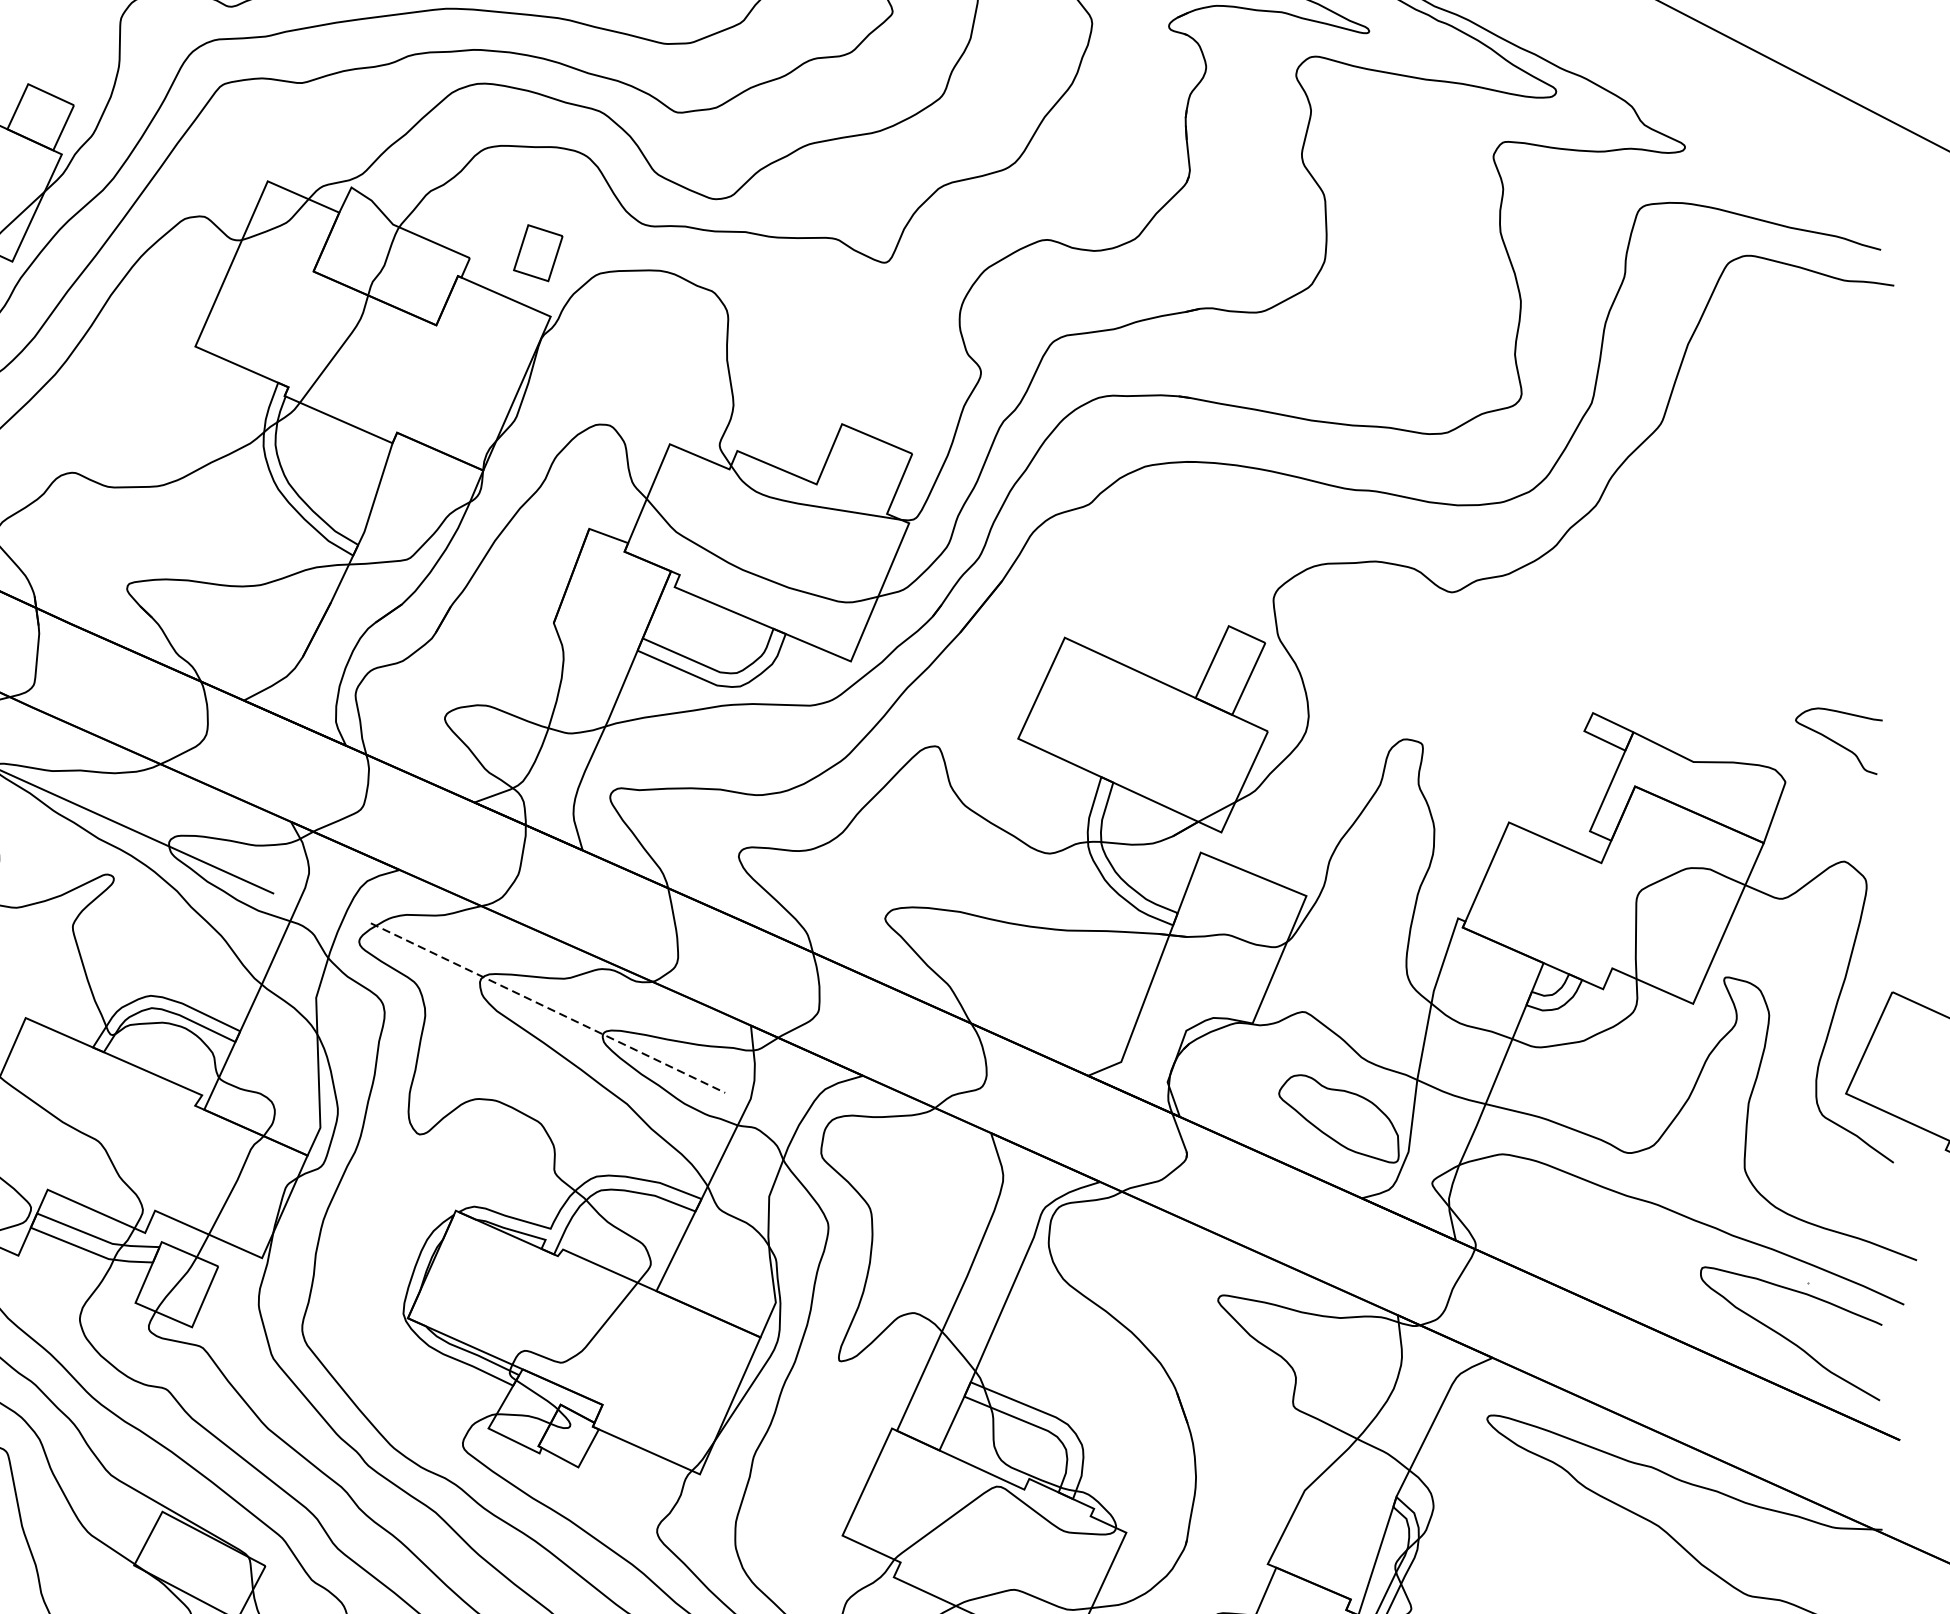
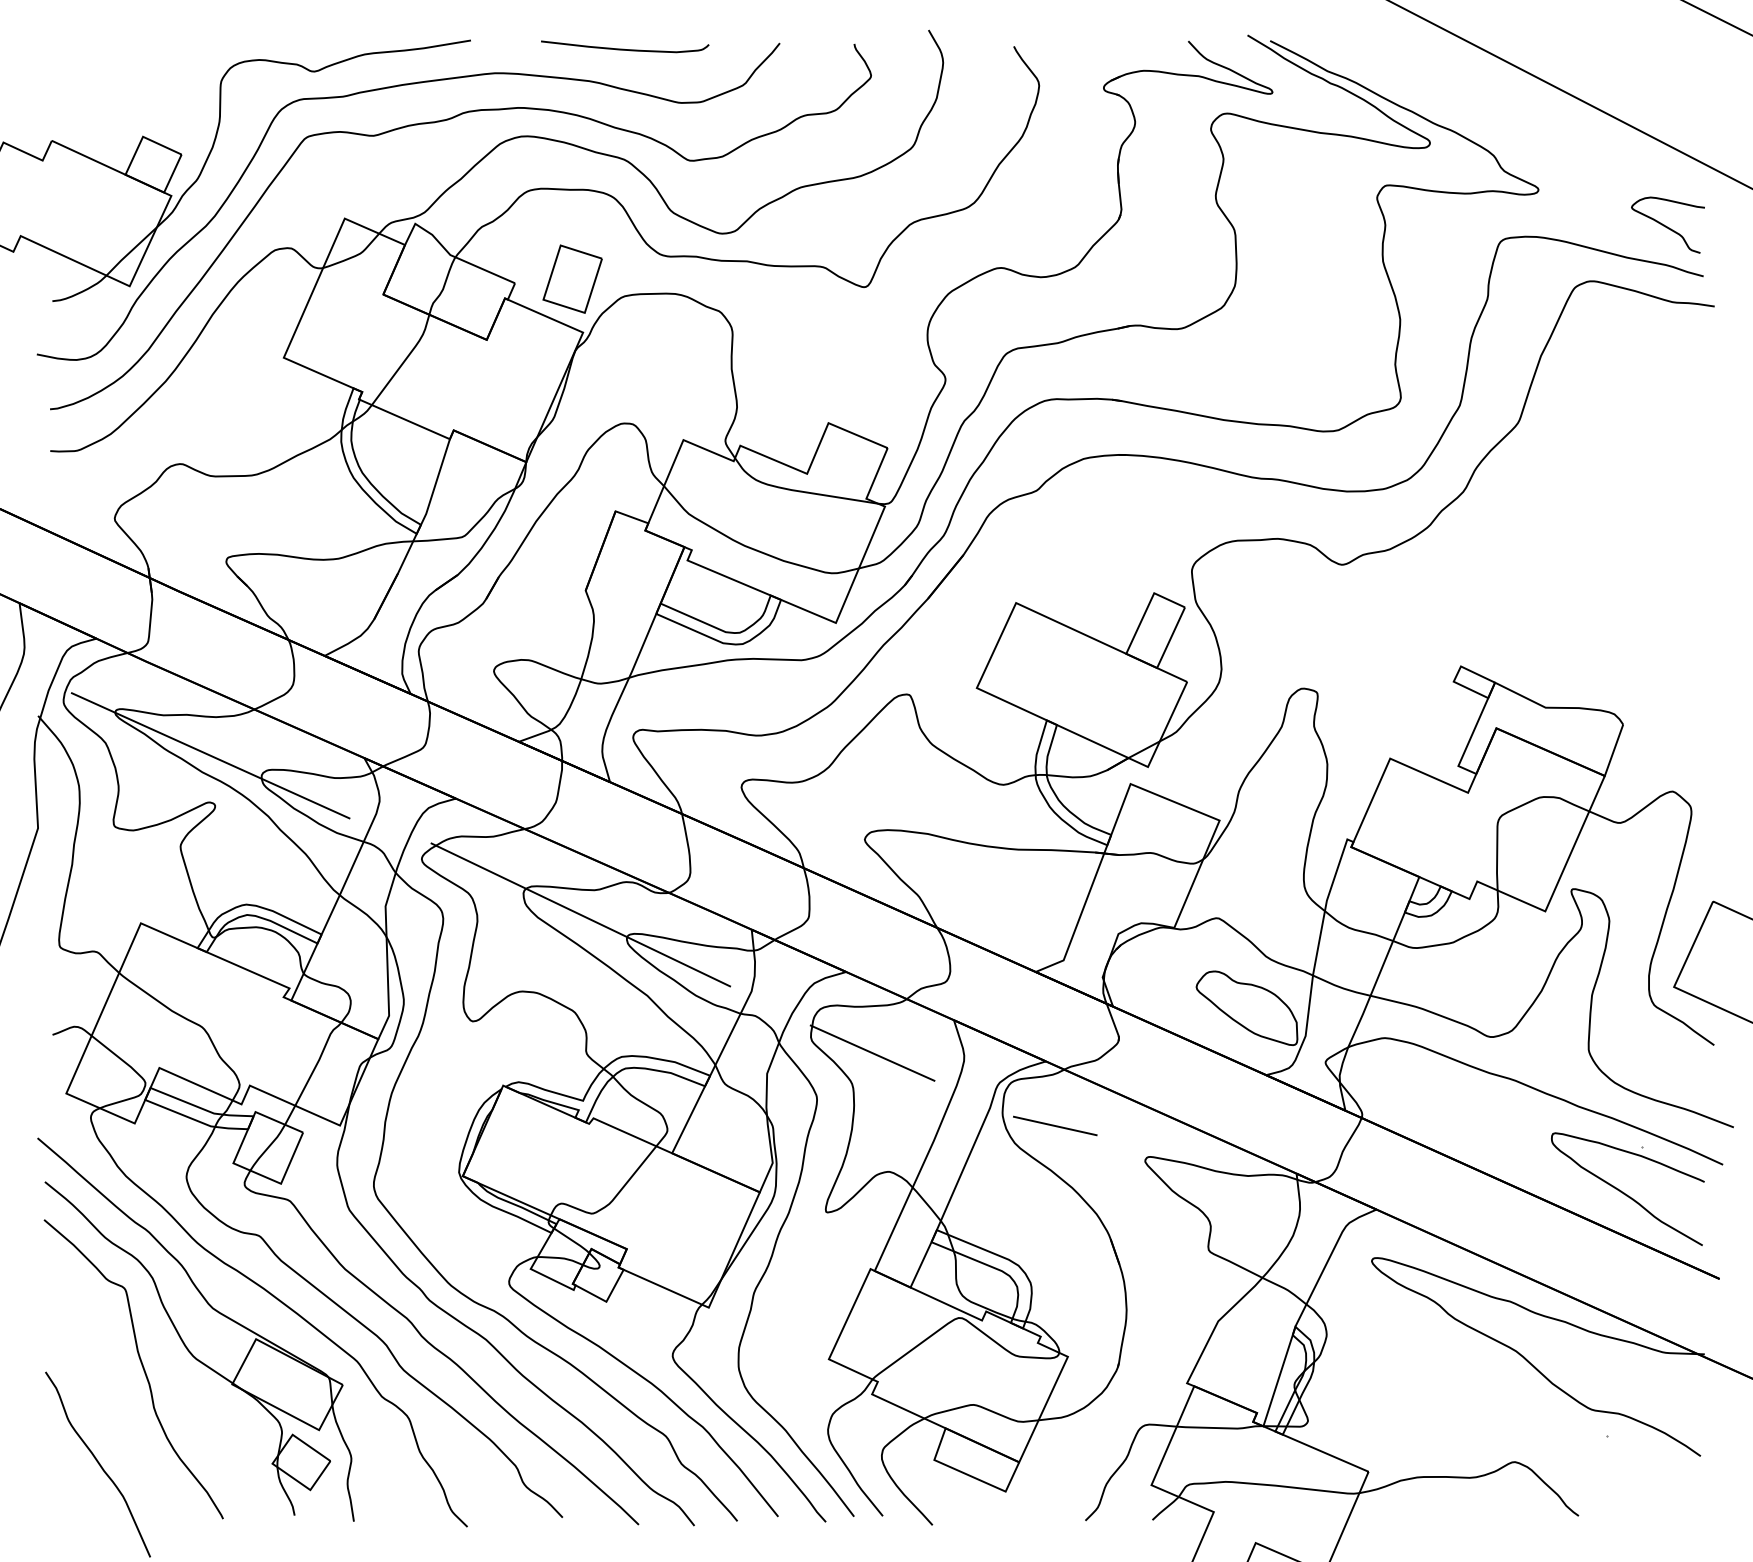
part: (538, 252) -> (572, 278), size x1.43
curve: (1837, 741) -> (1666, 225), moved
line: (548, 1008) -> (581, 915), dashed -> solid
line: (894, 1171) -> (872, 1052), added
line: (1110, 1258) -> (1054, 1125), added

